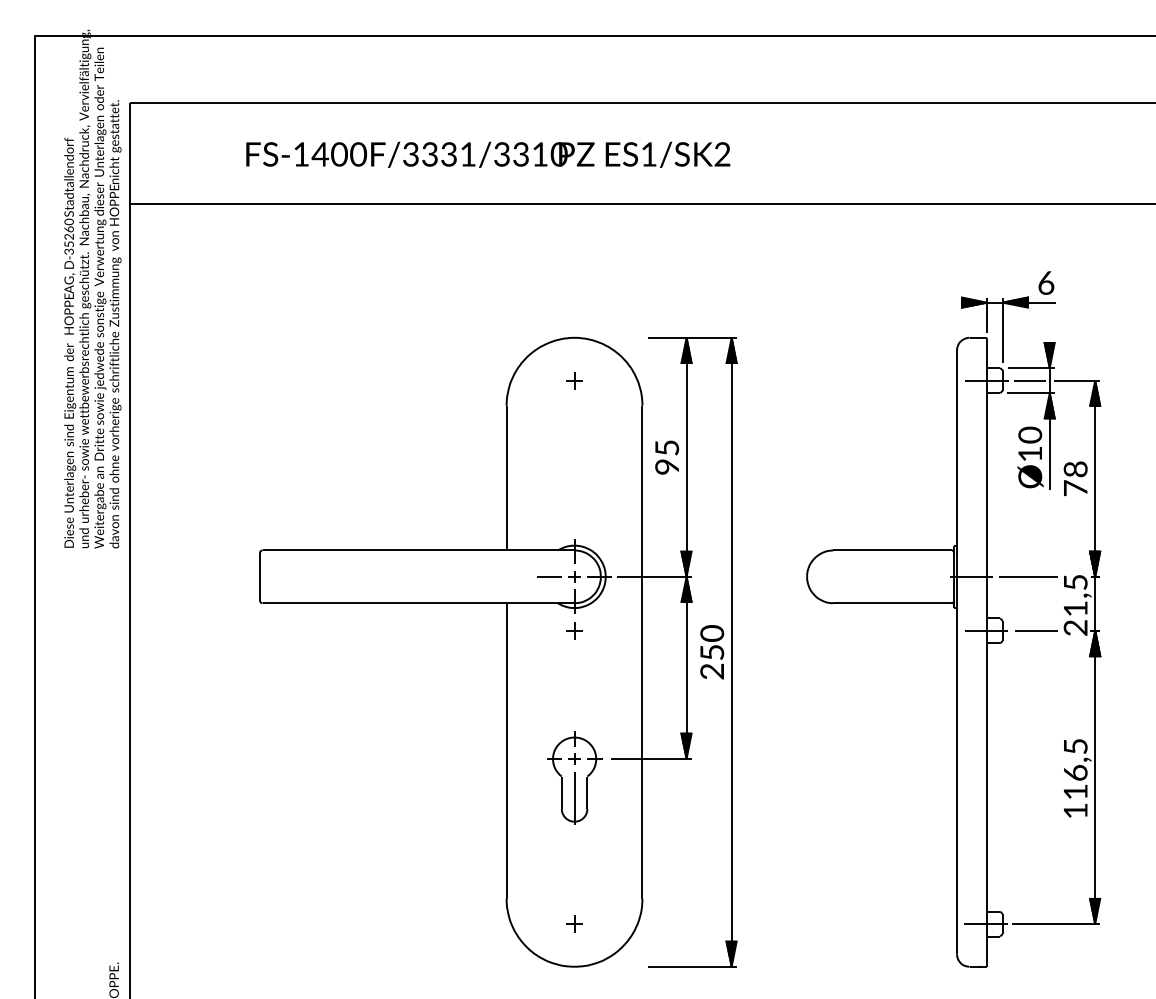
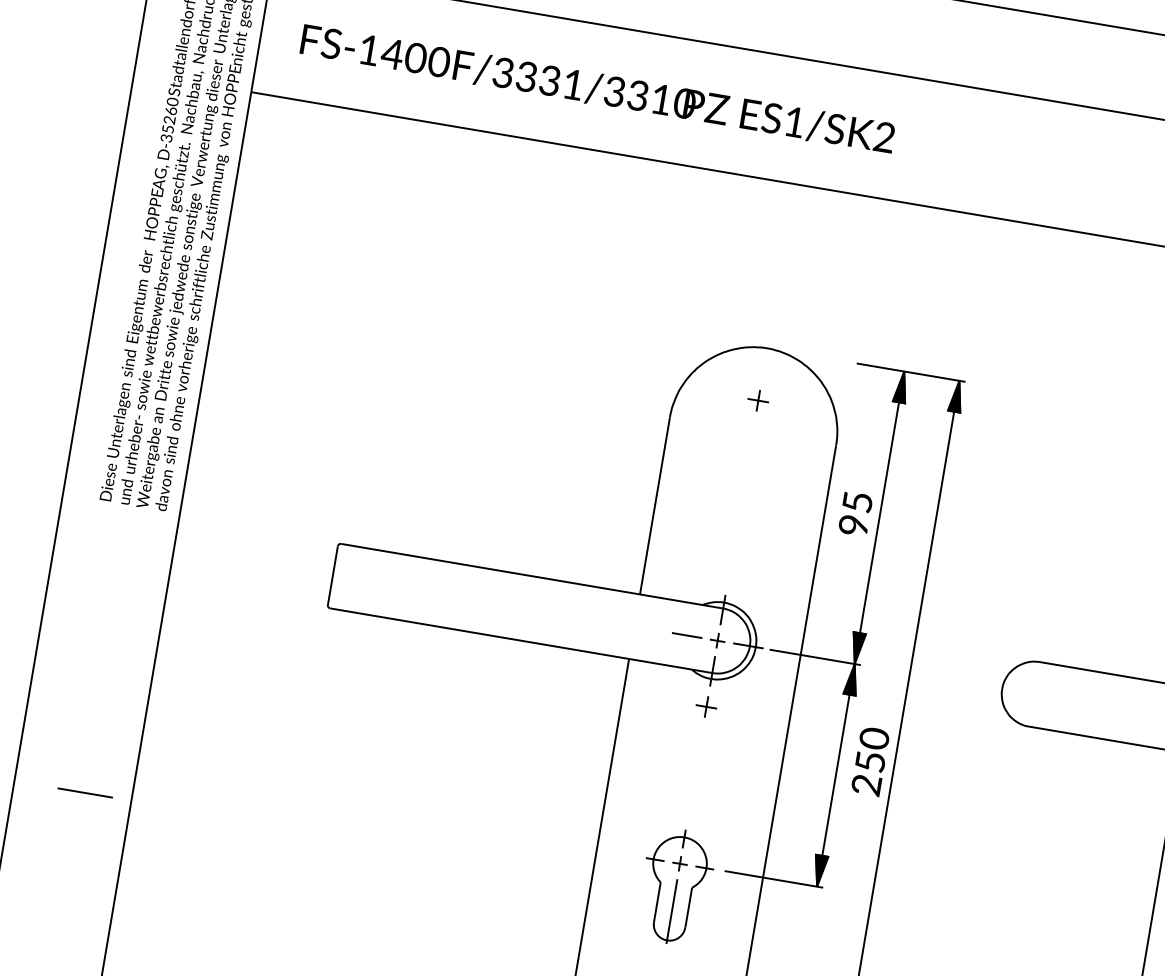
text: (488, 154) -> (598, 89), moved
line: (92, 782) -> (85, 792), added

